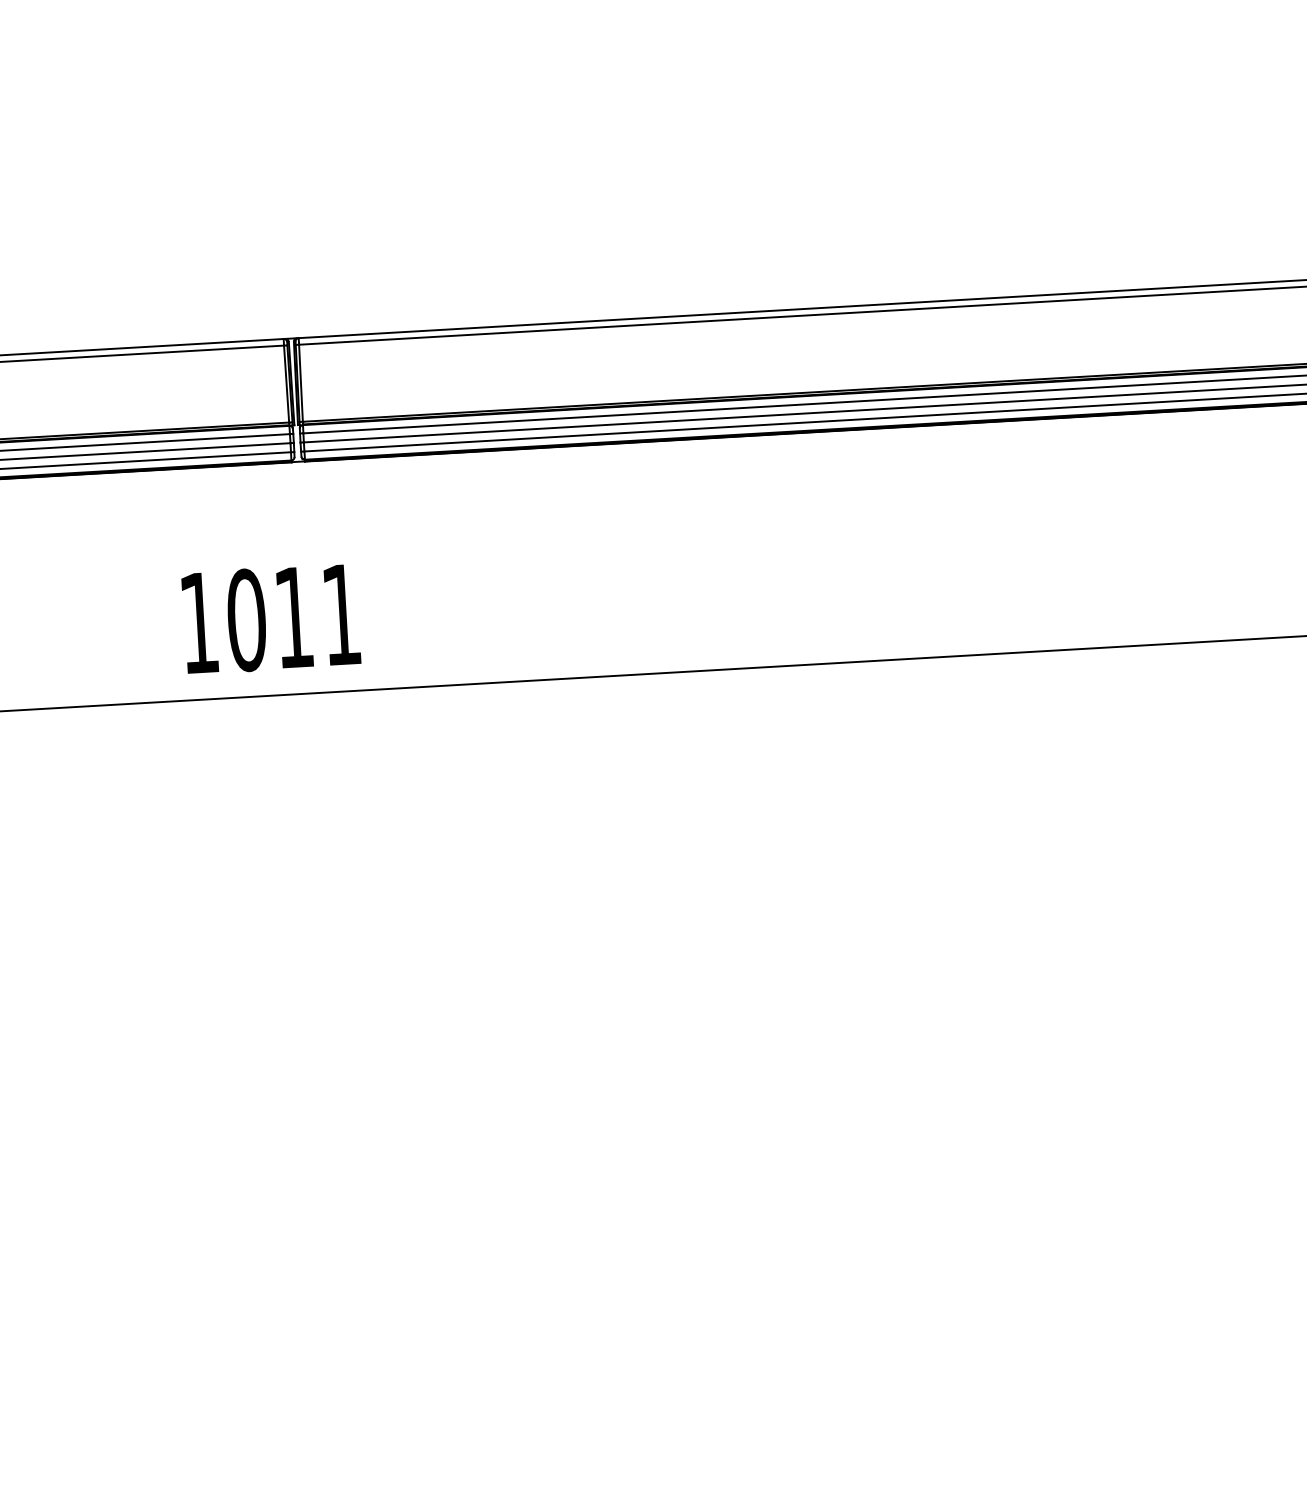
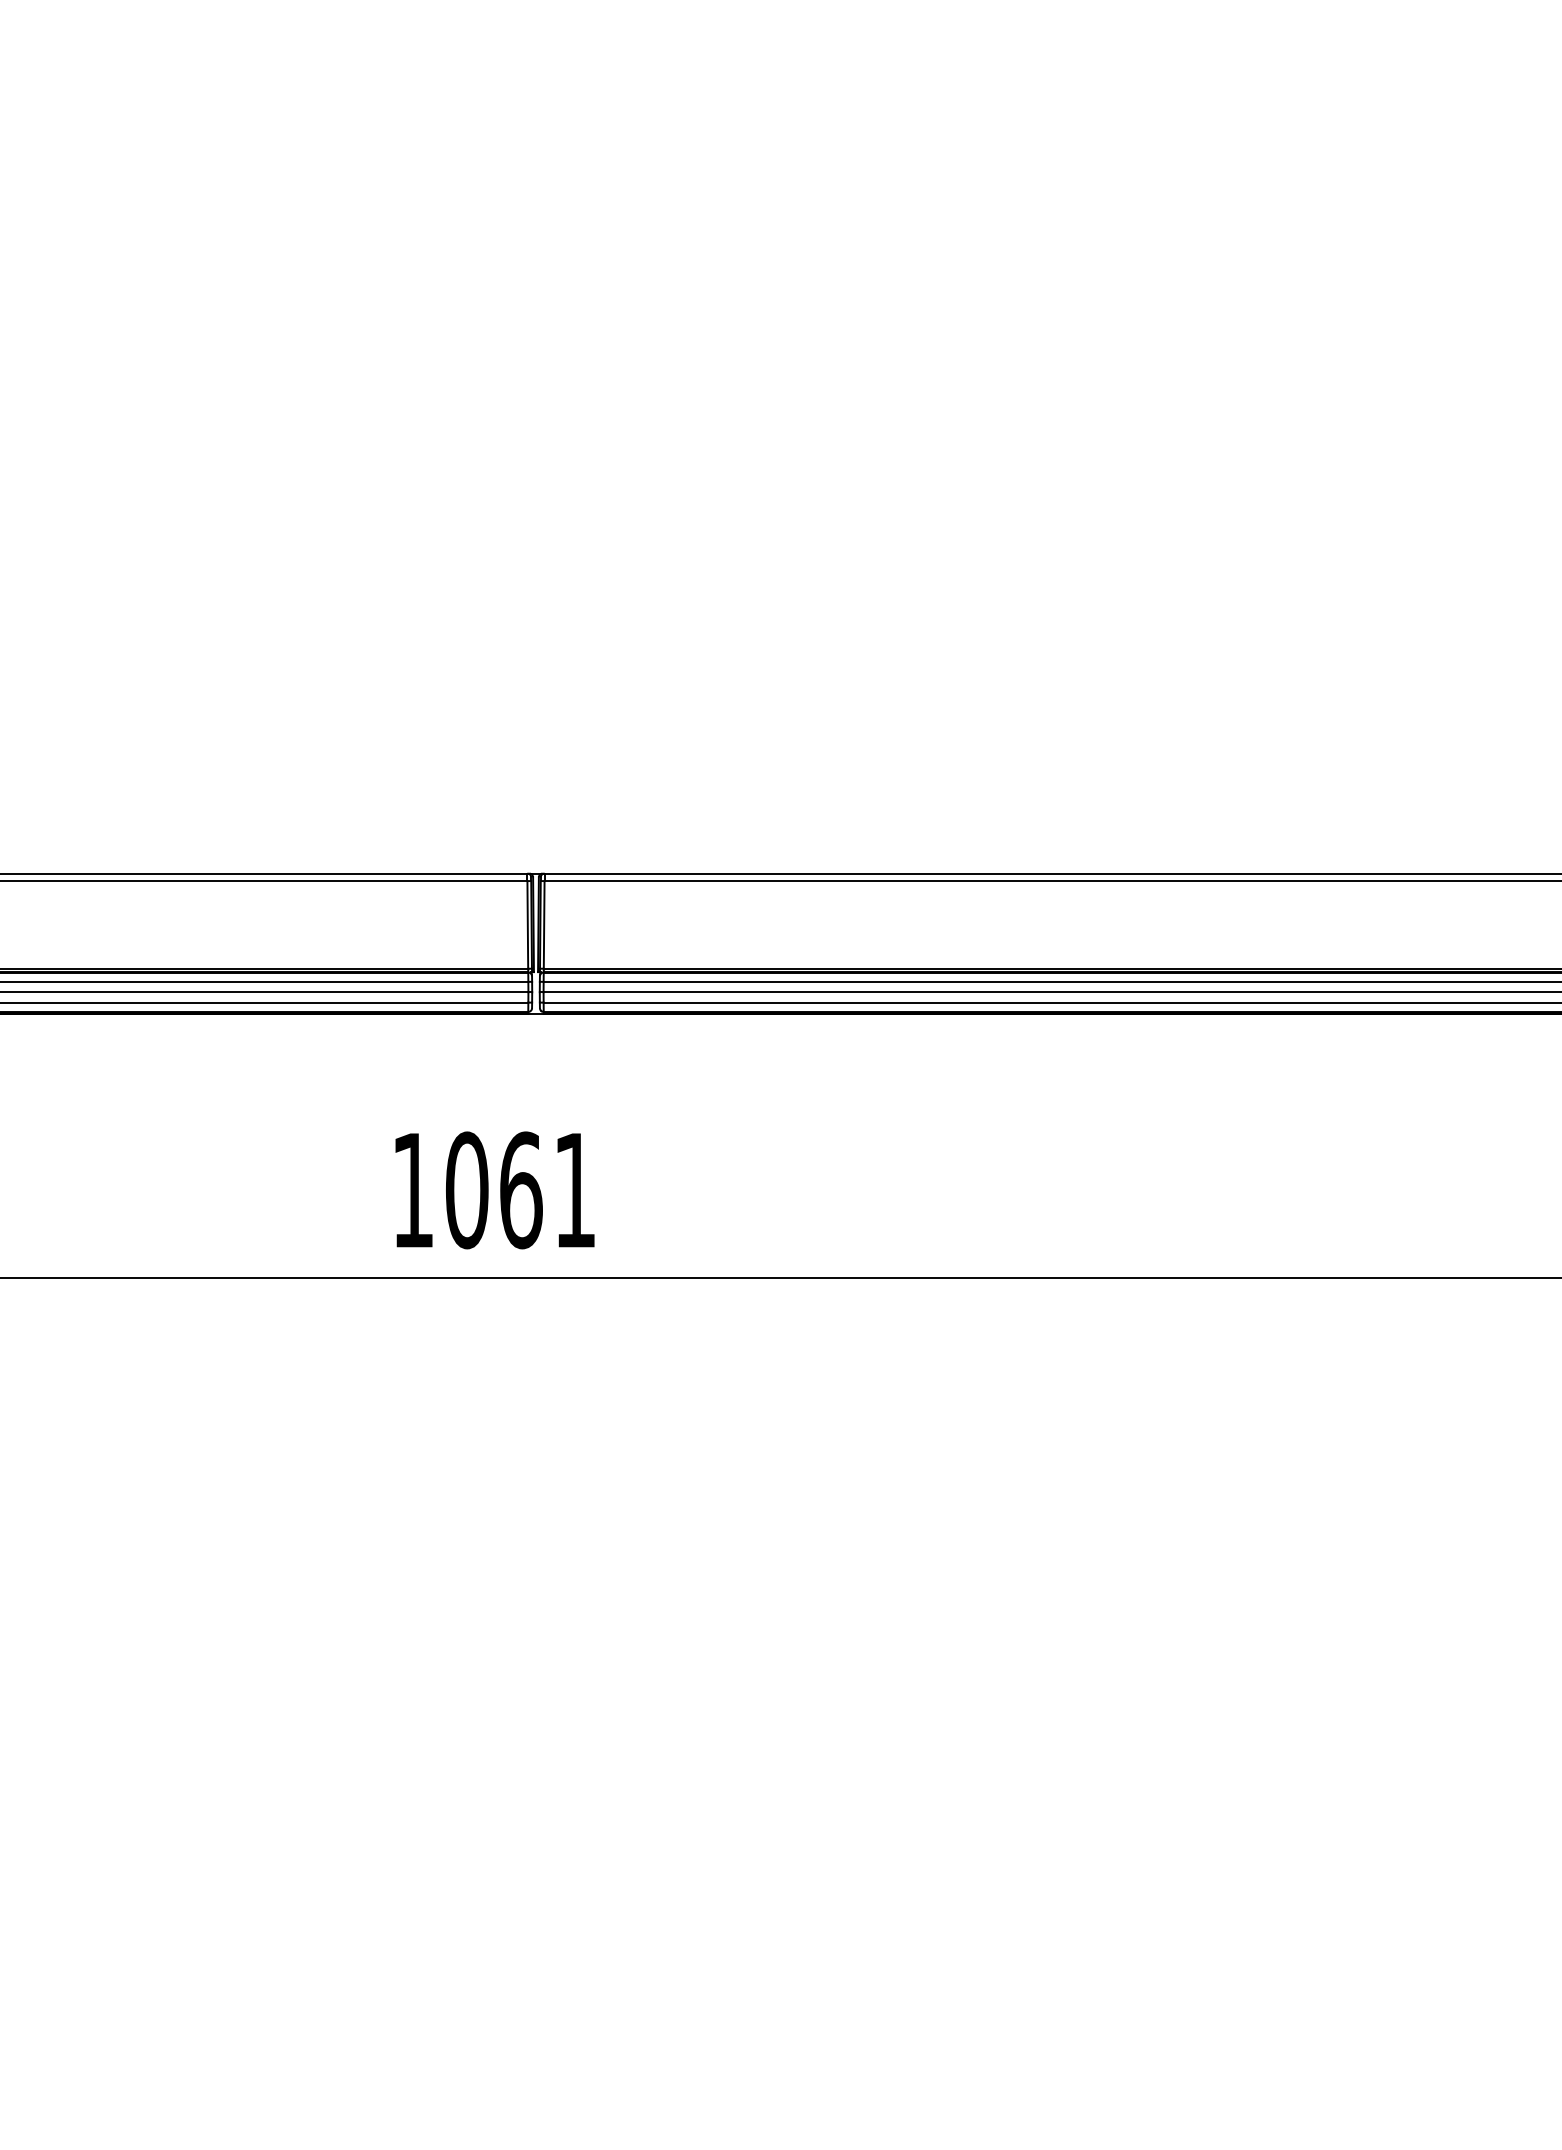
text: (294, 617) -> (521, 1190), 1011 -> 1061

